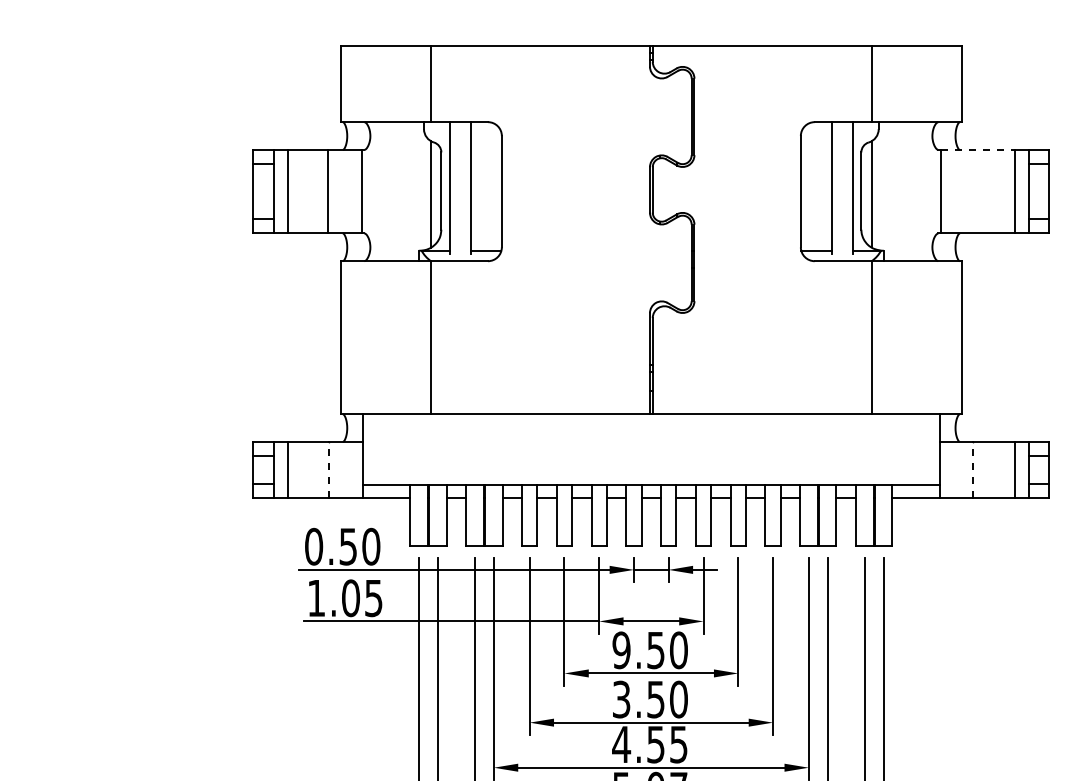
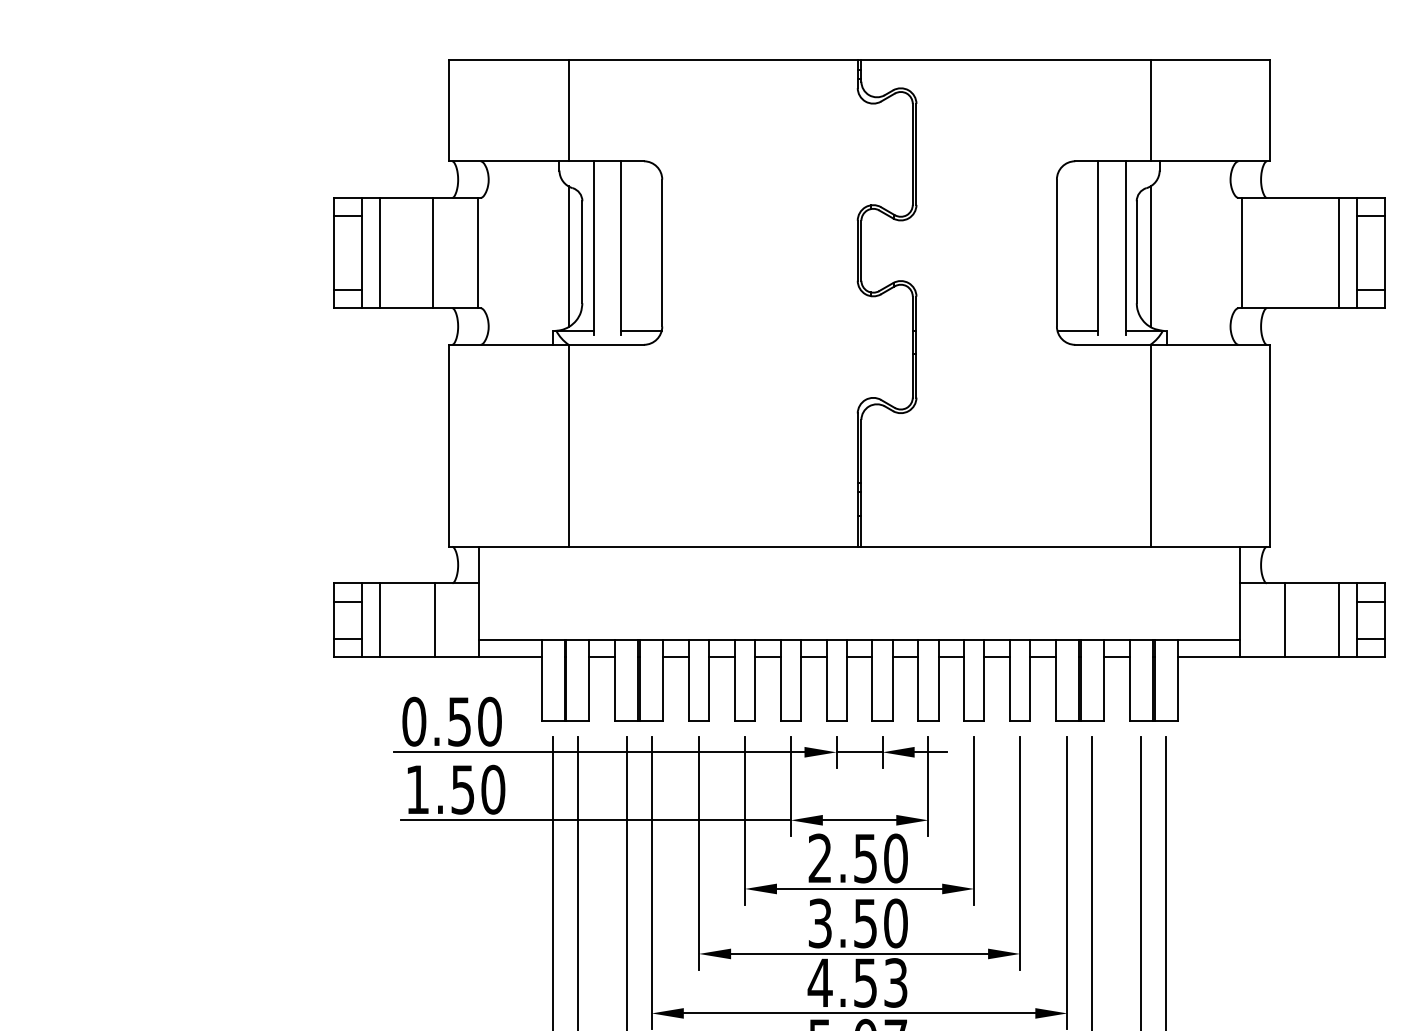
line: (978, 150) -> (1291, 198), dashed -> solid
line: (329, 470) -> (434, 620), dashed -> solid
line: (973, 470) -> (1284, 620), dashed -> solid
text: (362, 598) -> (478, 789), 1.05 -> 1.50
text: (621, 650) -> (820, 858), 9.50 -> 2.50
text: (679, 744) -> (896, 982), 4.55 -> 4.53

